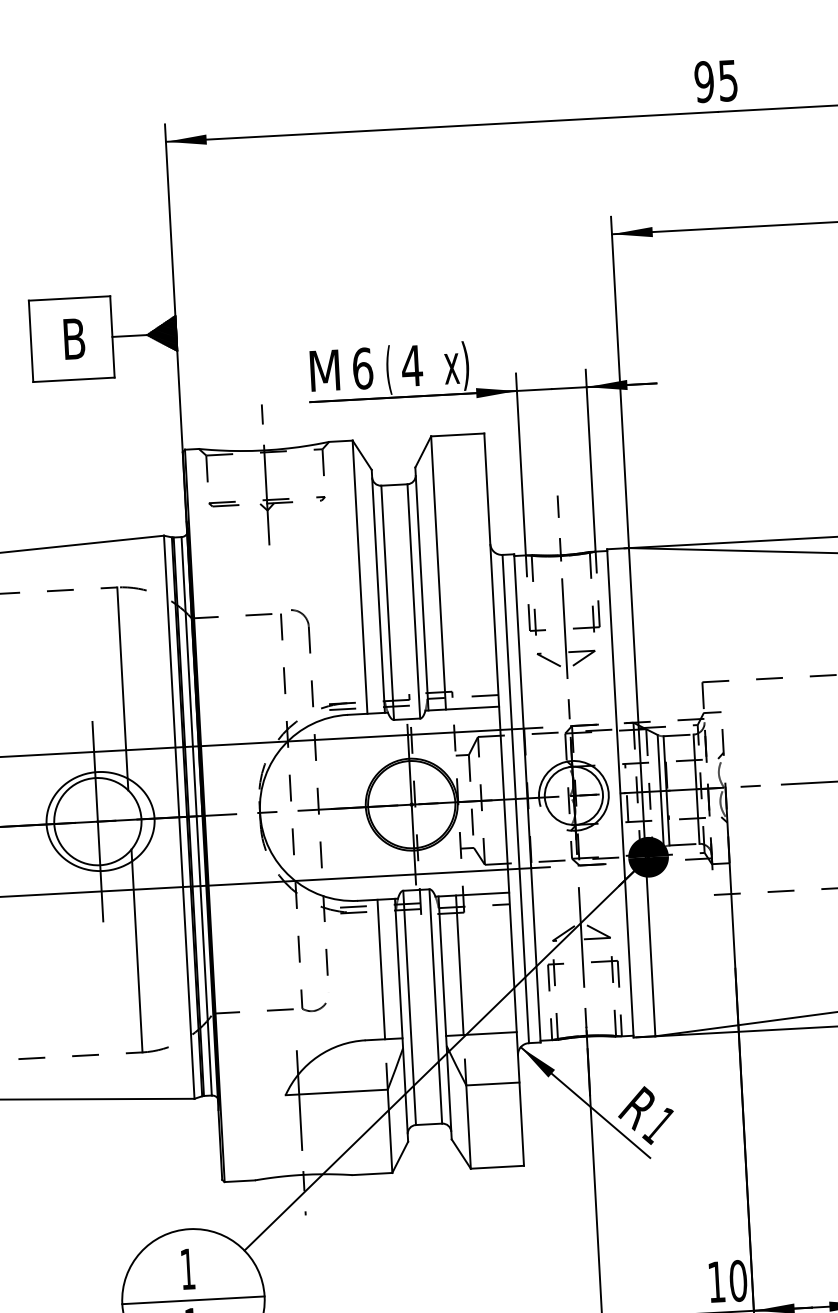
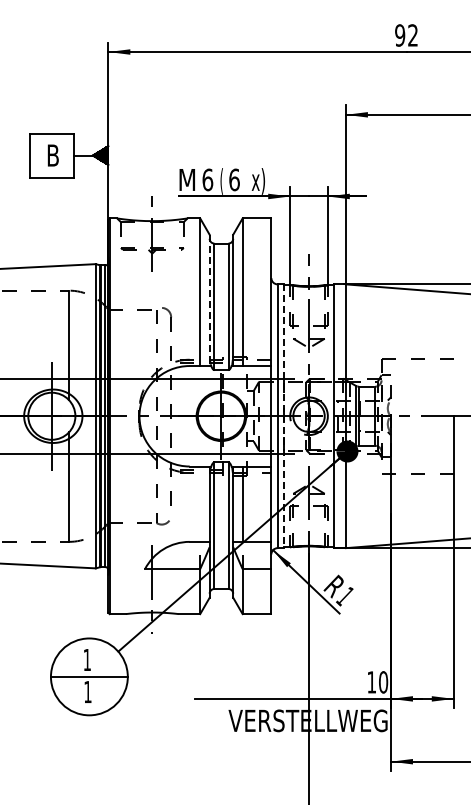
text: (727, 80) -> (412, 35), 95 -> 92
text: (412, 365) -> (234, 179), 4 -> 6
line: (378, 591) -> (209, 300), solid -> dashed
line: (526, 798) -> (283, 416), solid -> dashed
line: (381, 968) -> (200, 503), removed

